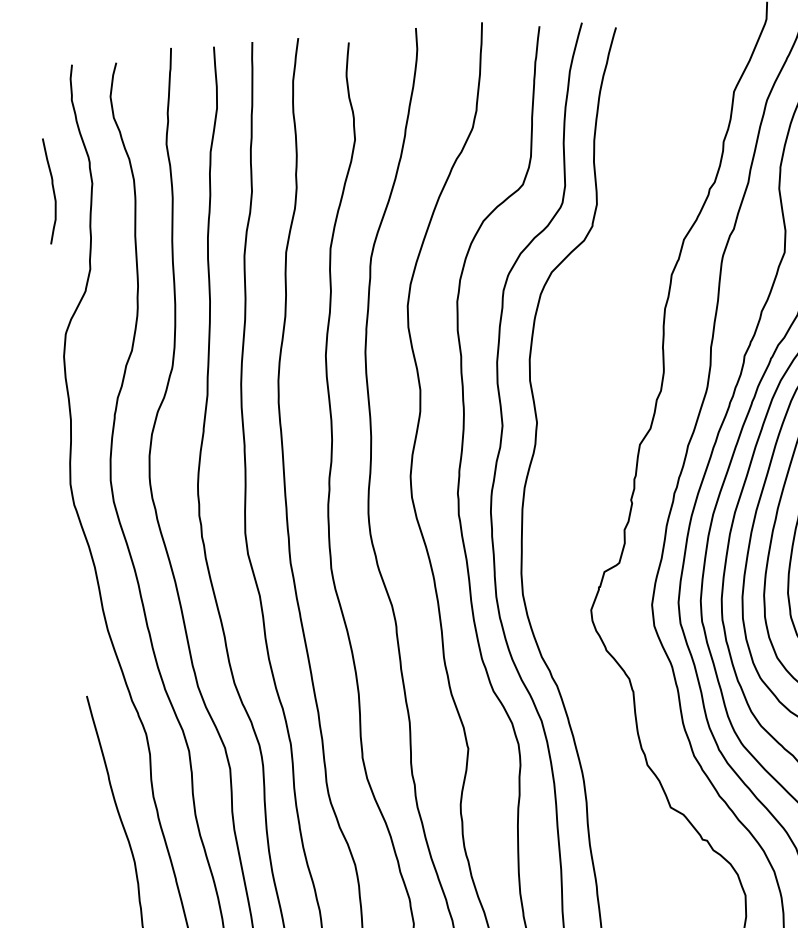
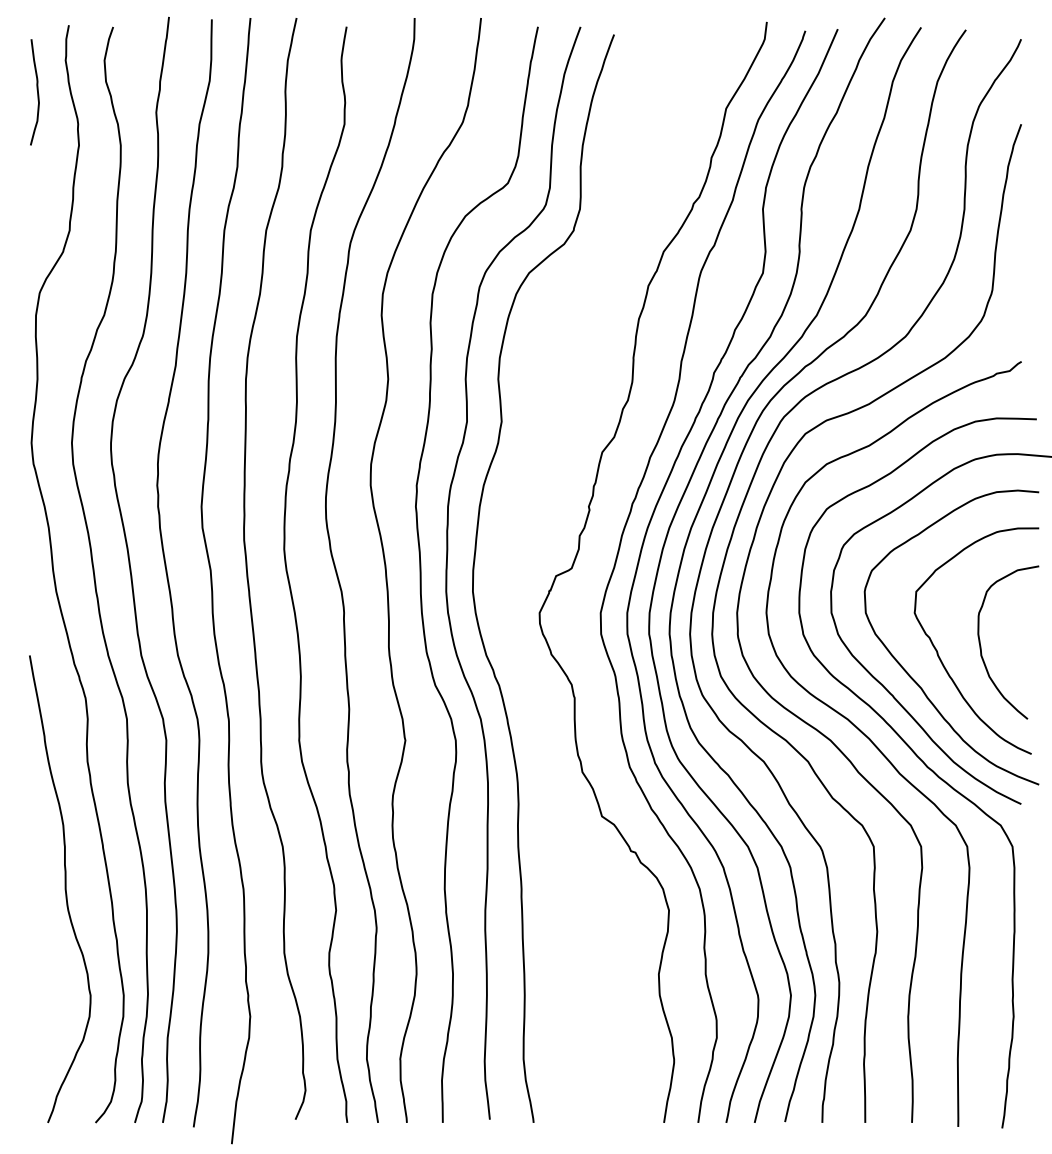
curve: (52, 189) -> (36, 90), moved

